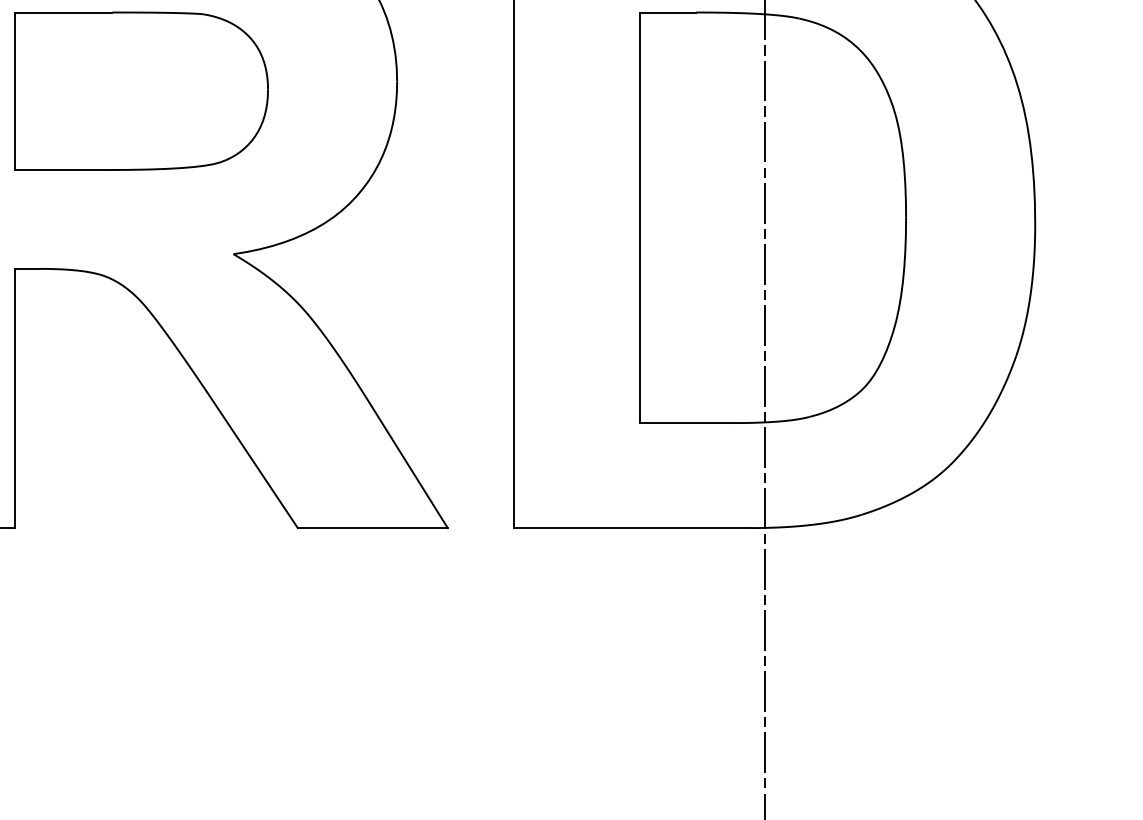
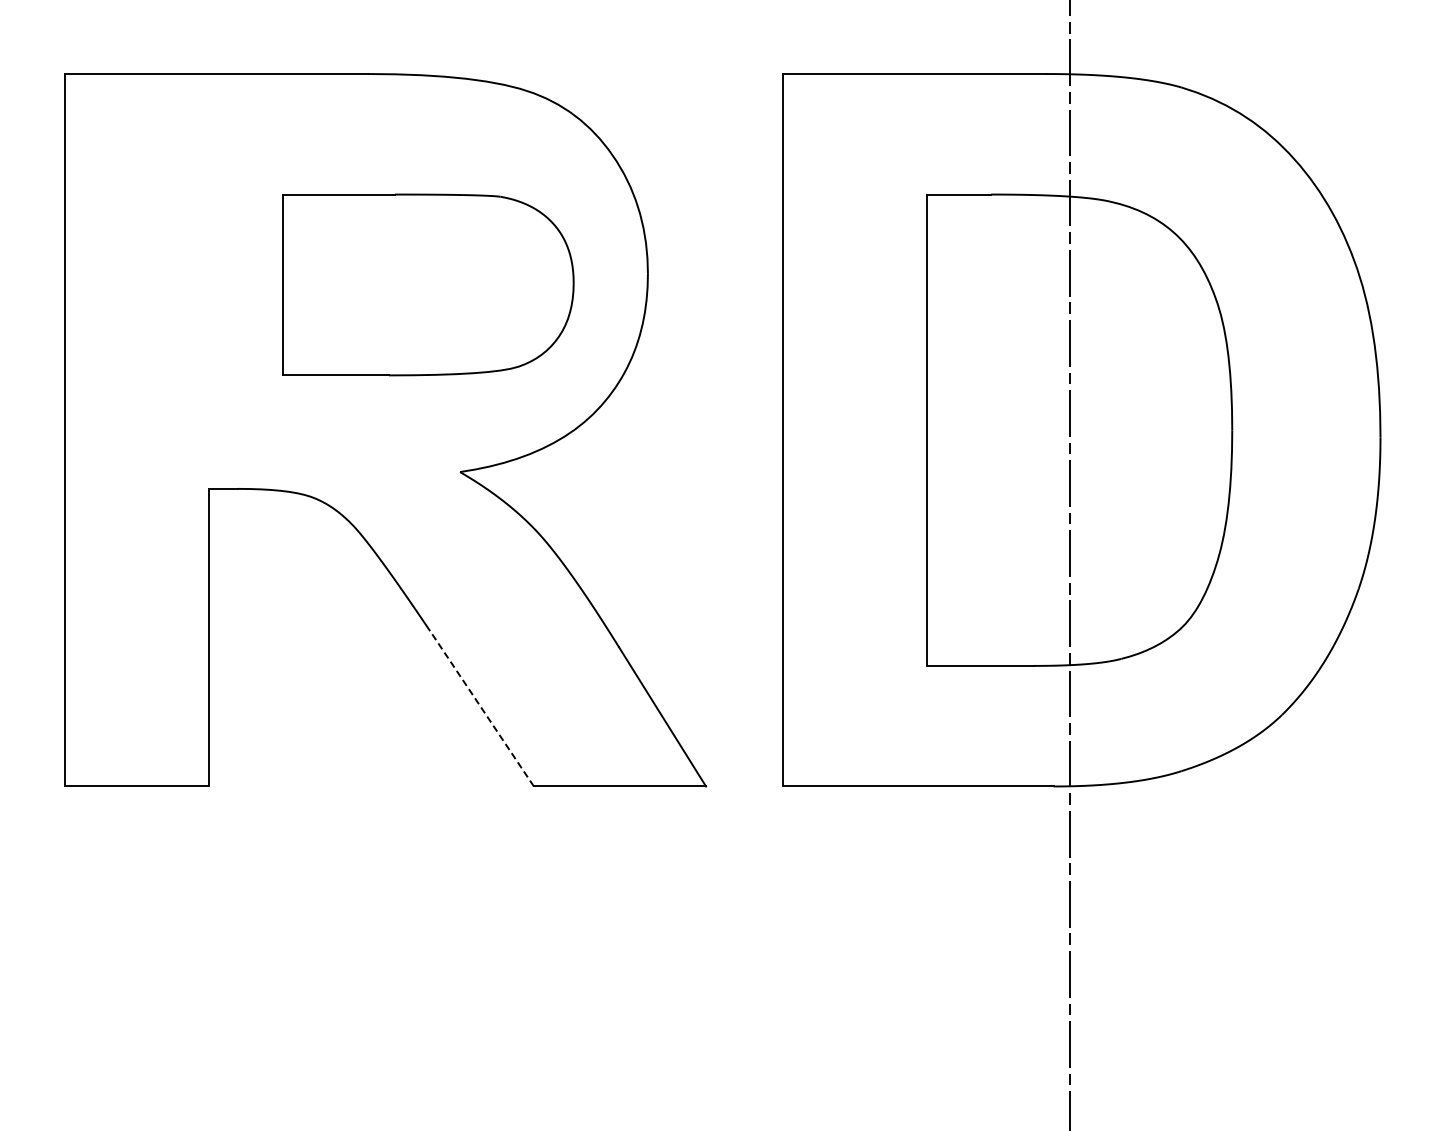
part: (141, 90) -> (428, 284), moved
line: (252, 460) -> (481, 708), solid -> dashed

